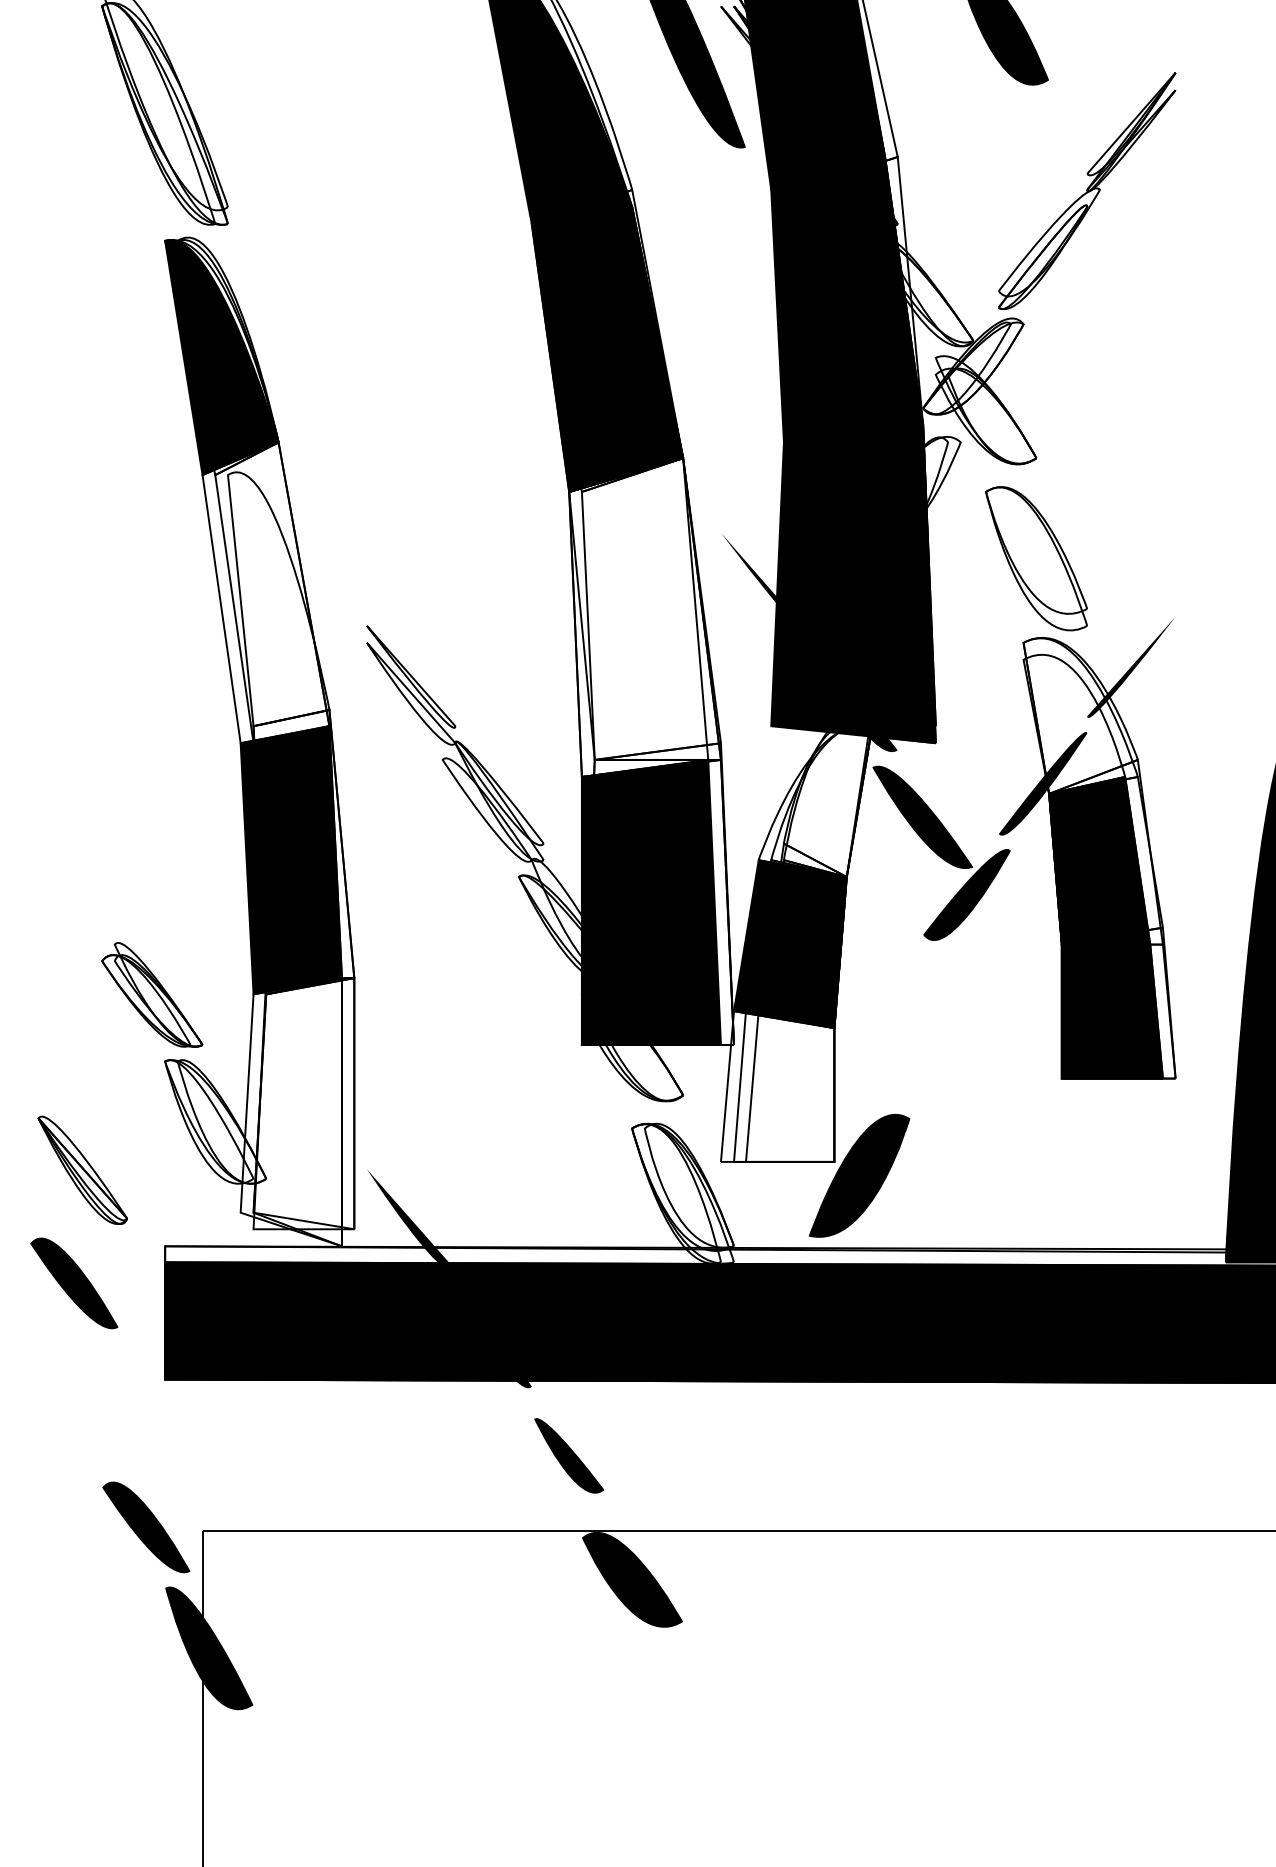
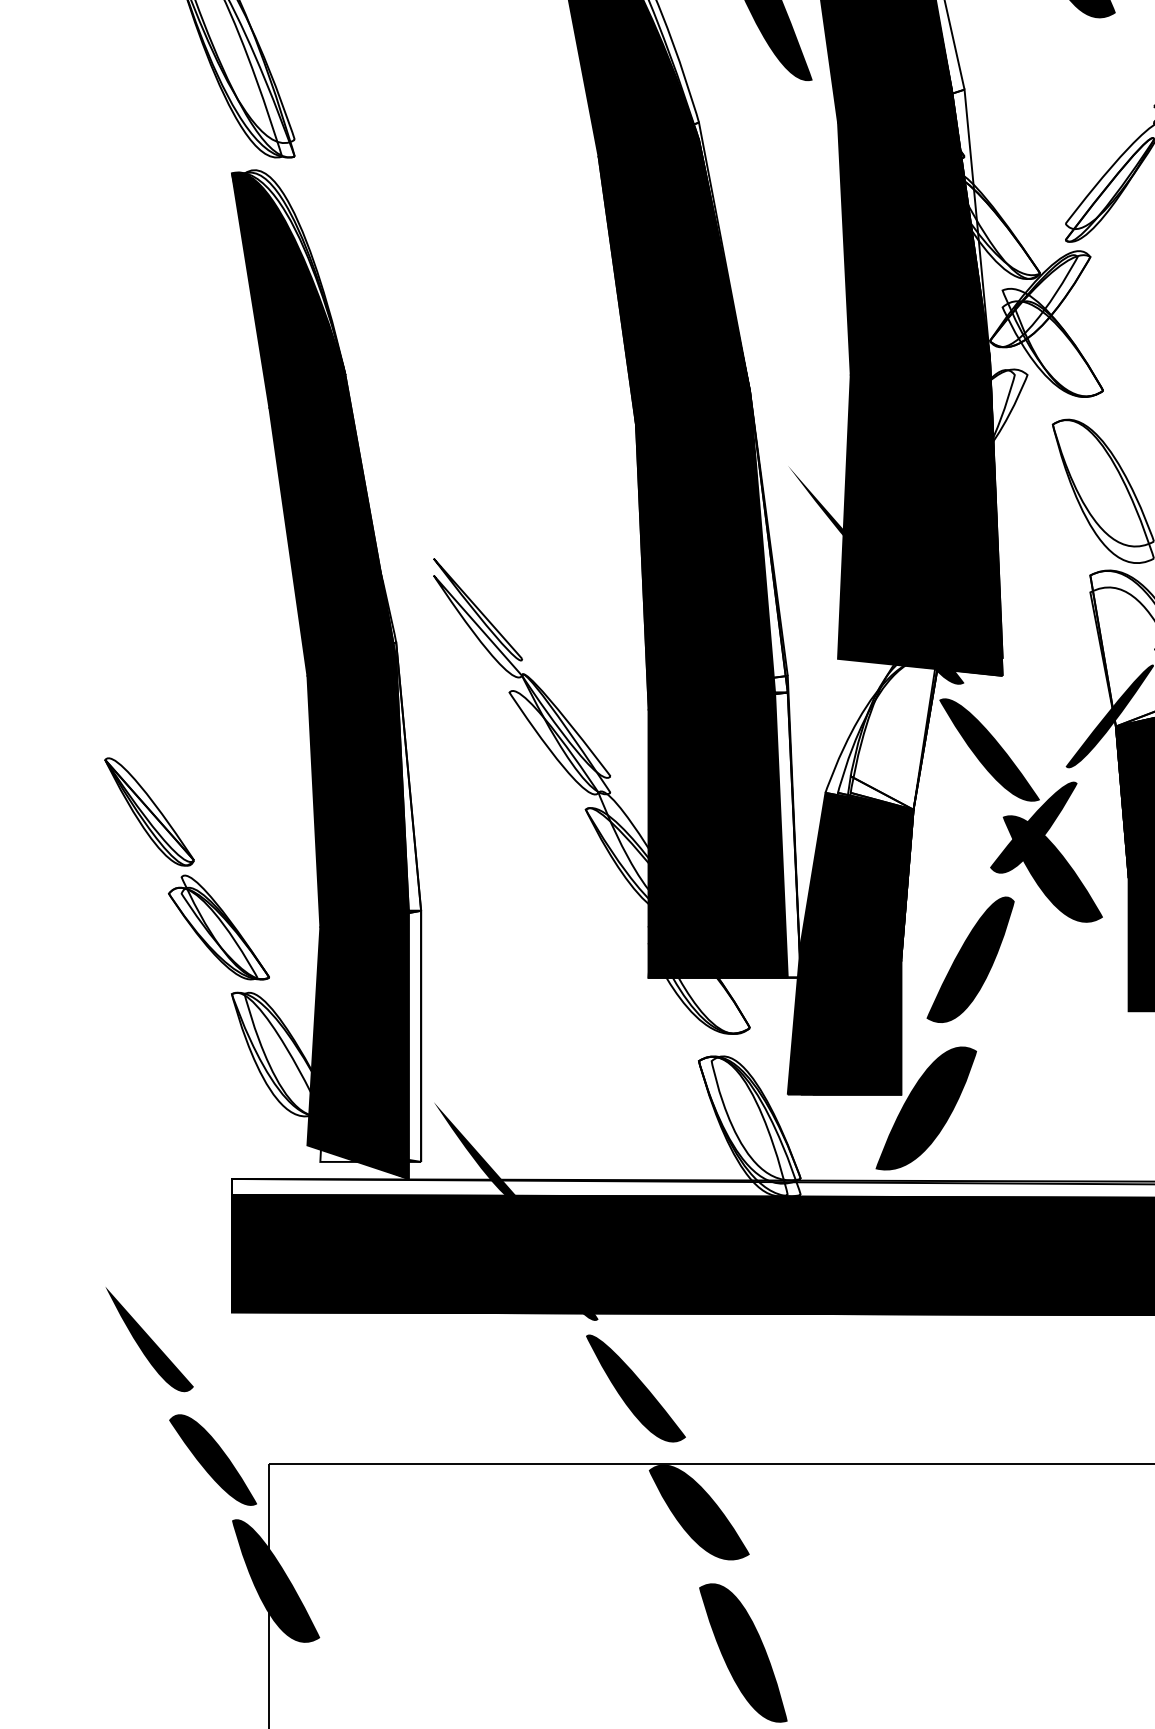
fill: (265, 592) -> (332, 525), added
fill: (638, 617) -> (705, 550), added
fill: (985, 936) -> (1052, 869), added
part: (903, 1027) -> (970, 960), added
fill: (777, 1086) -> (844, 1019), added
fill: (290, 1112) -> (357, 1045), added
part: (82, 1169) -> (149, 811), moved
part: (74, 1283) -> (141, 1216), removed
part: (82, 1406) -> (149, 1339), added
part: (569, 1455) -> (636, 1388), size x1.43
fill: (676, 1720) -> (743, 1653), added

